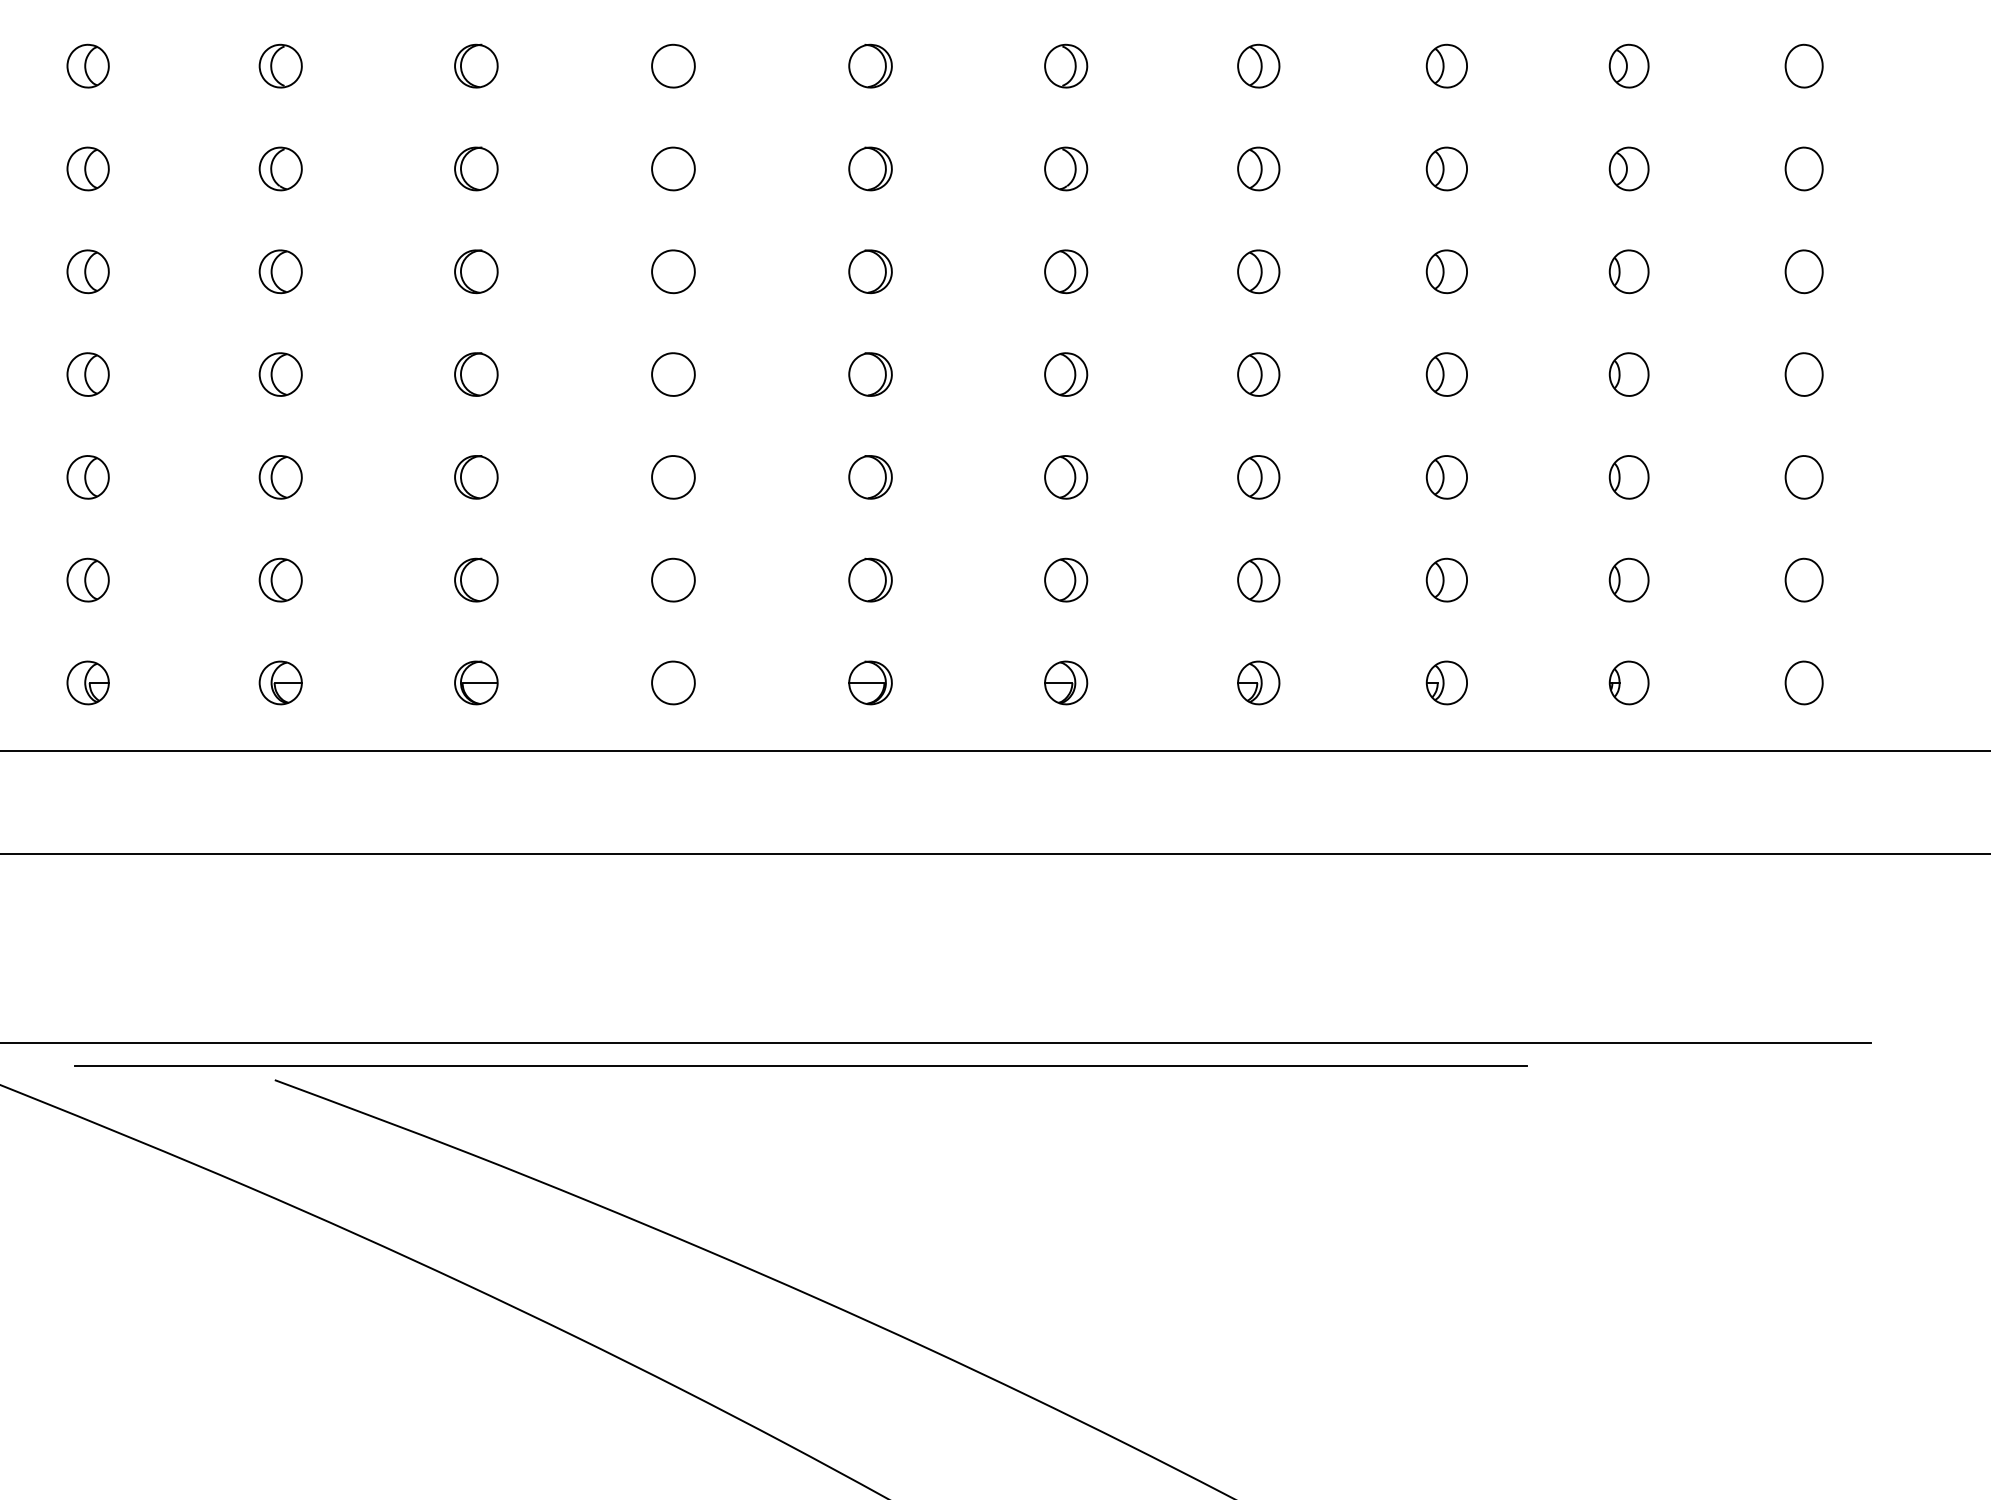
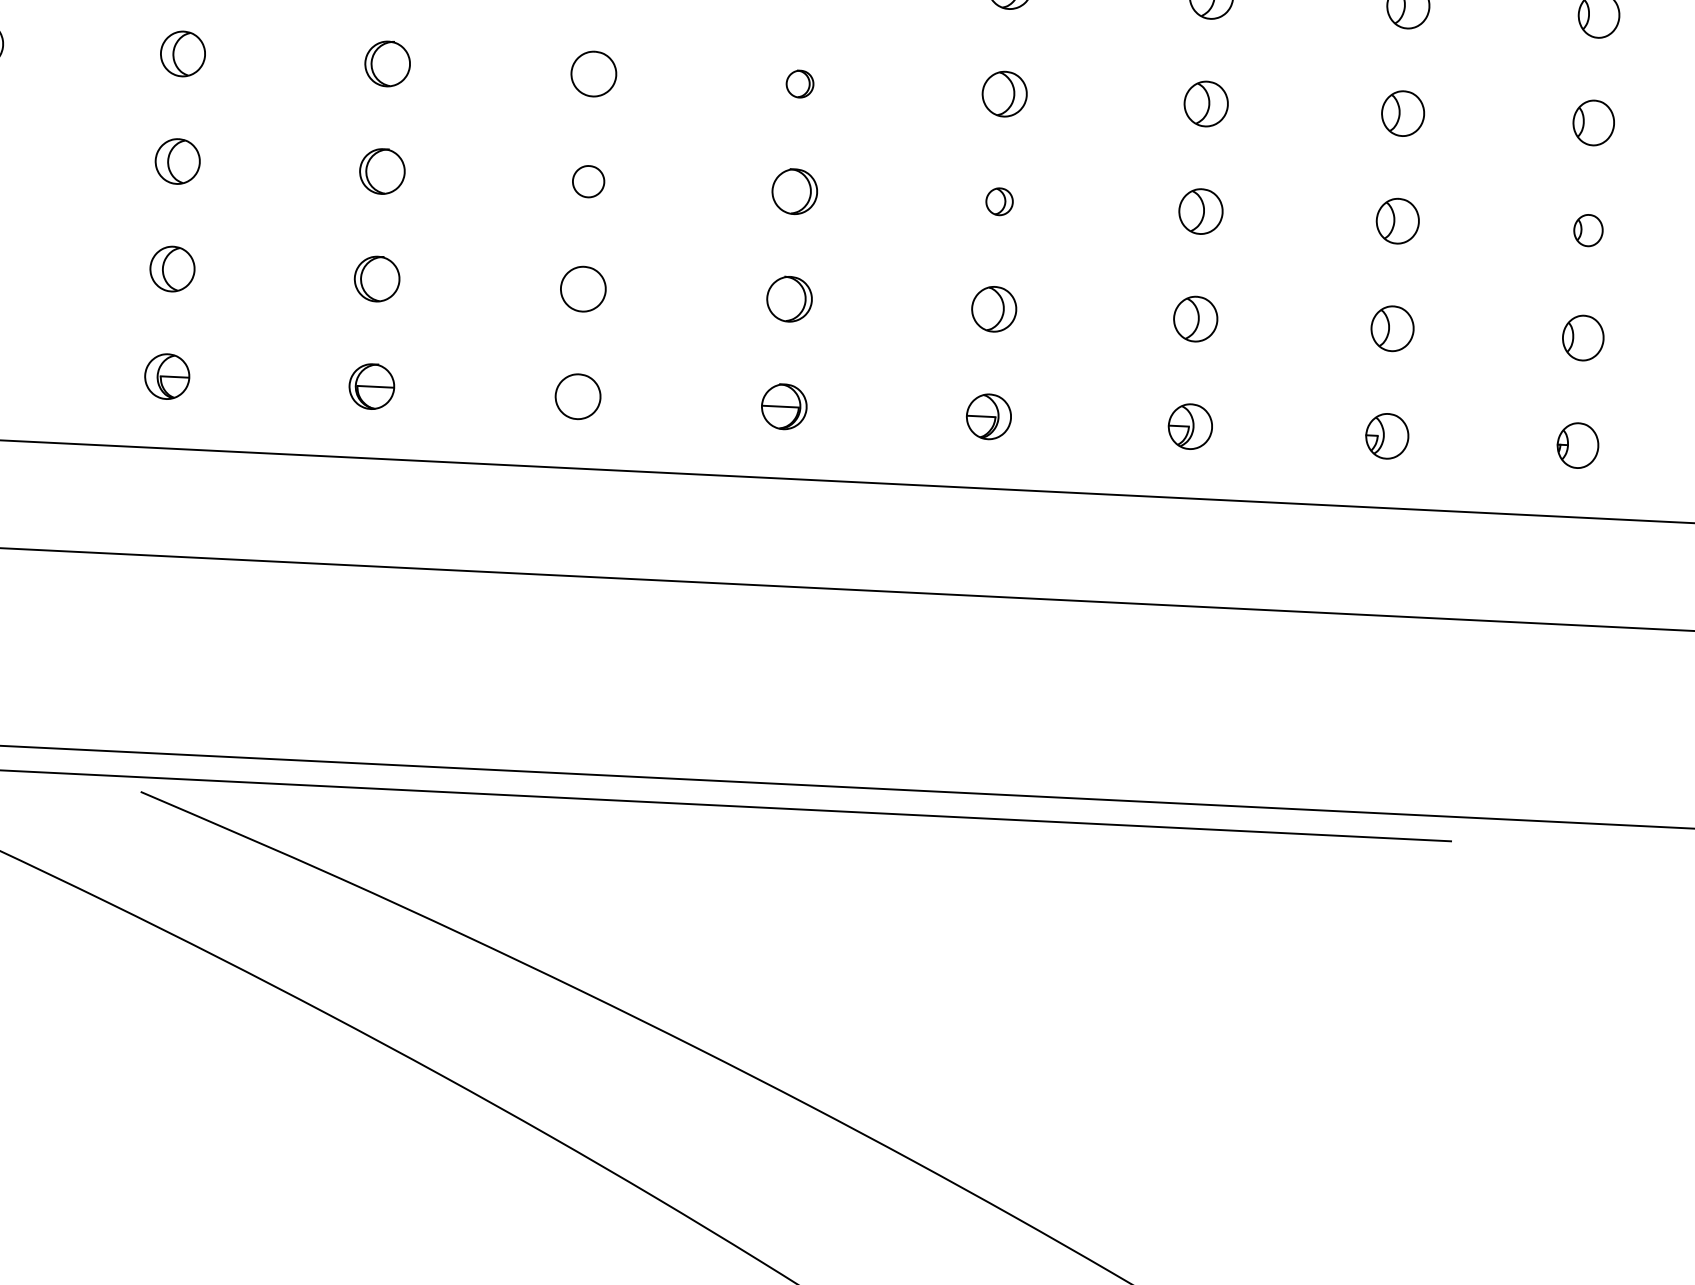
part: (870, 374) -> (800, 84), size x0.6
part: (673, 477) -> (588, 181), size x0.7
part: (1066, 477) -> (999, 201), size x0.6
part: (1628, 477) -> (1587, 230), size x0.7

